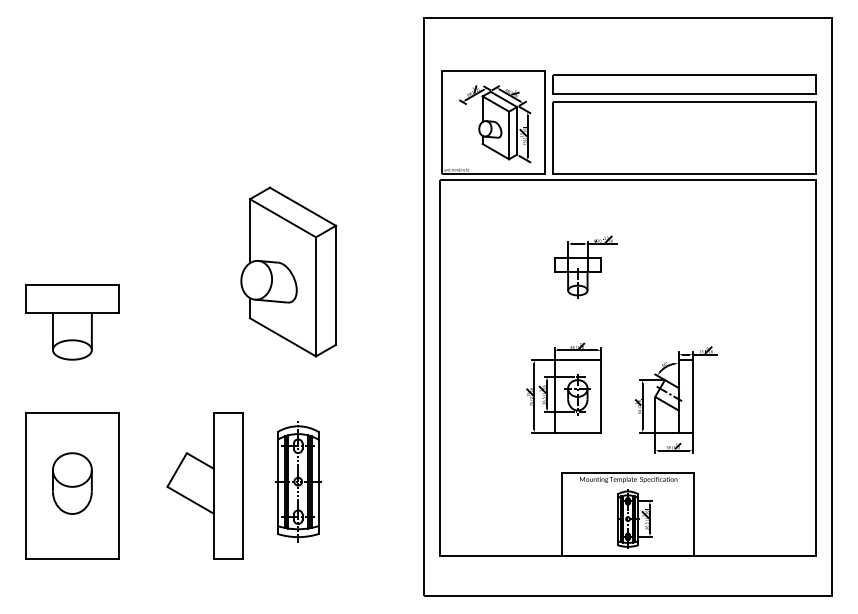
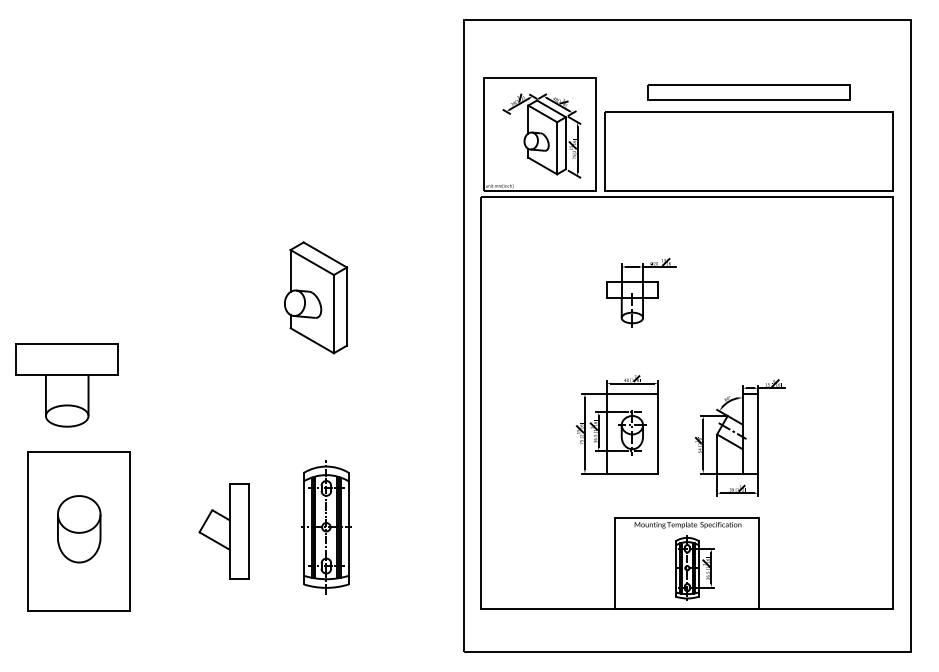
part: (683, 84) -> (748, 92), size x0.7
part: (288, 271) -> (315, 297), size x0.6
part: (71, 322) -> (66, 385), moved
part: (204, 485) -> (223, 531), size x0.6

